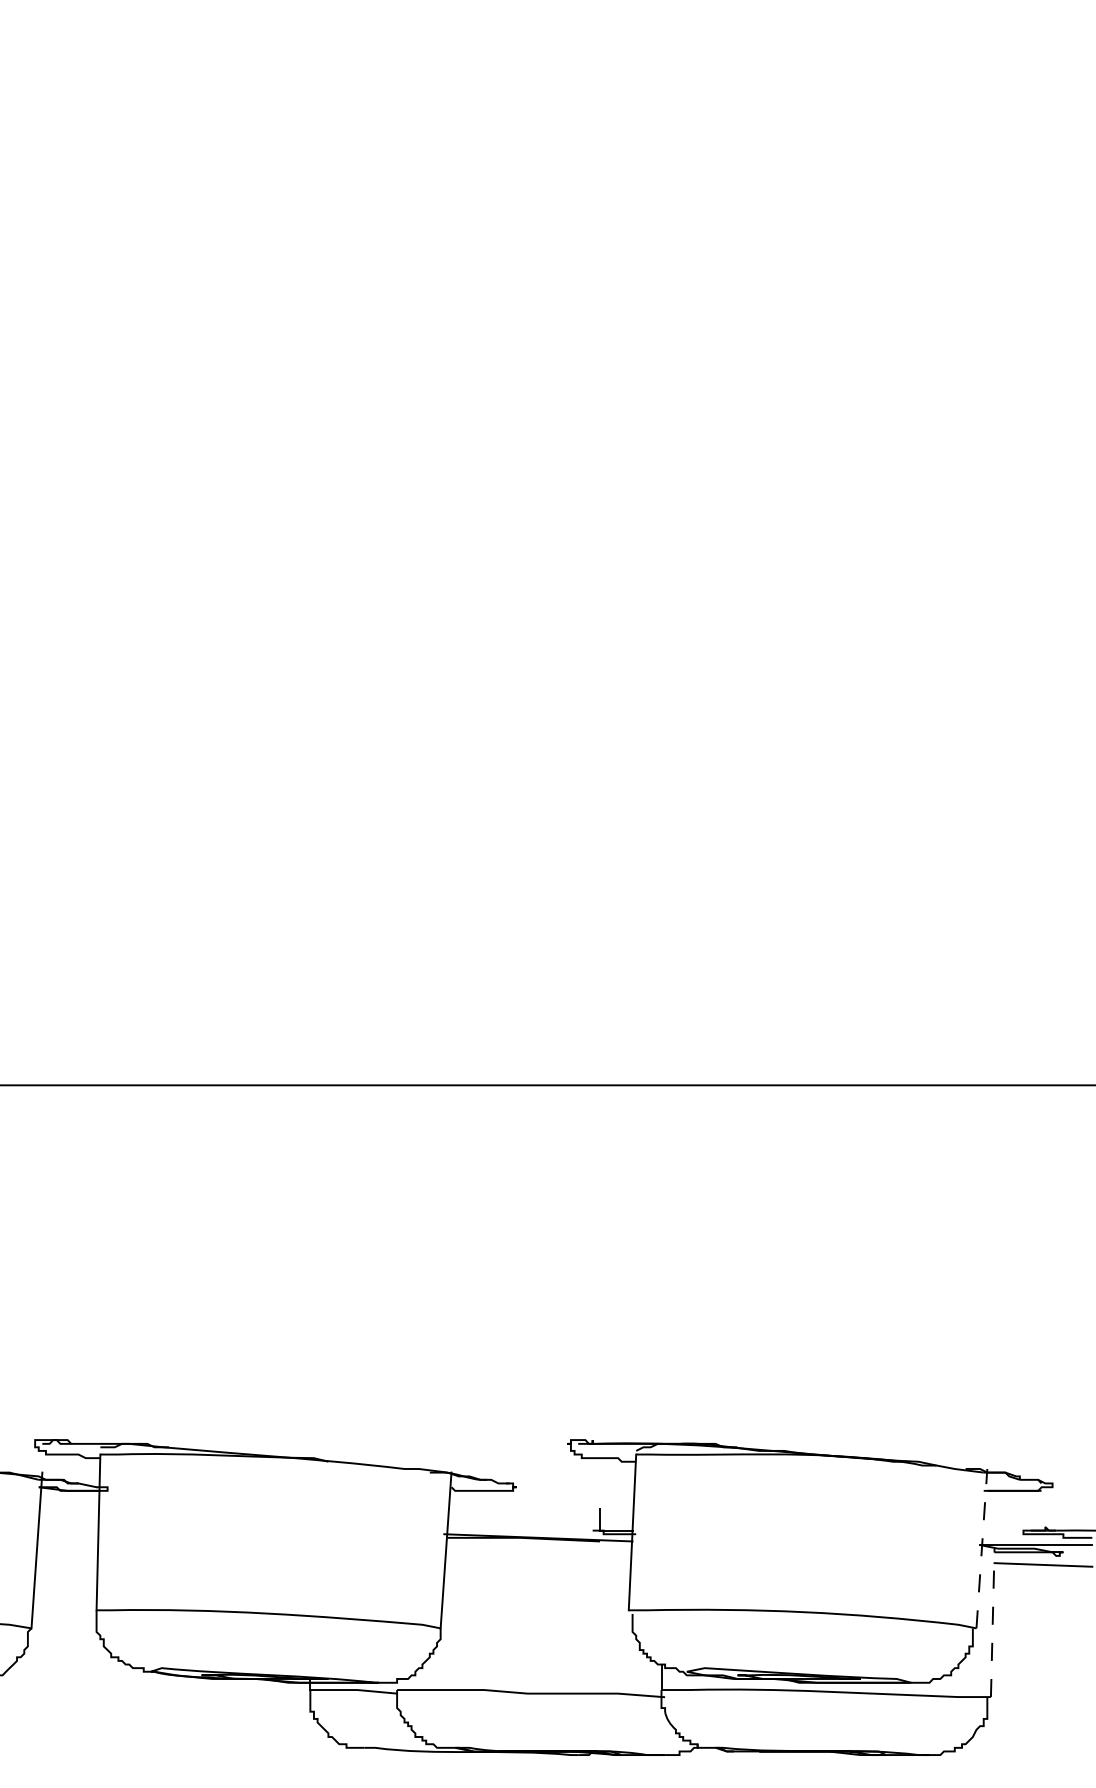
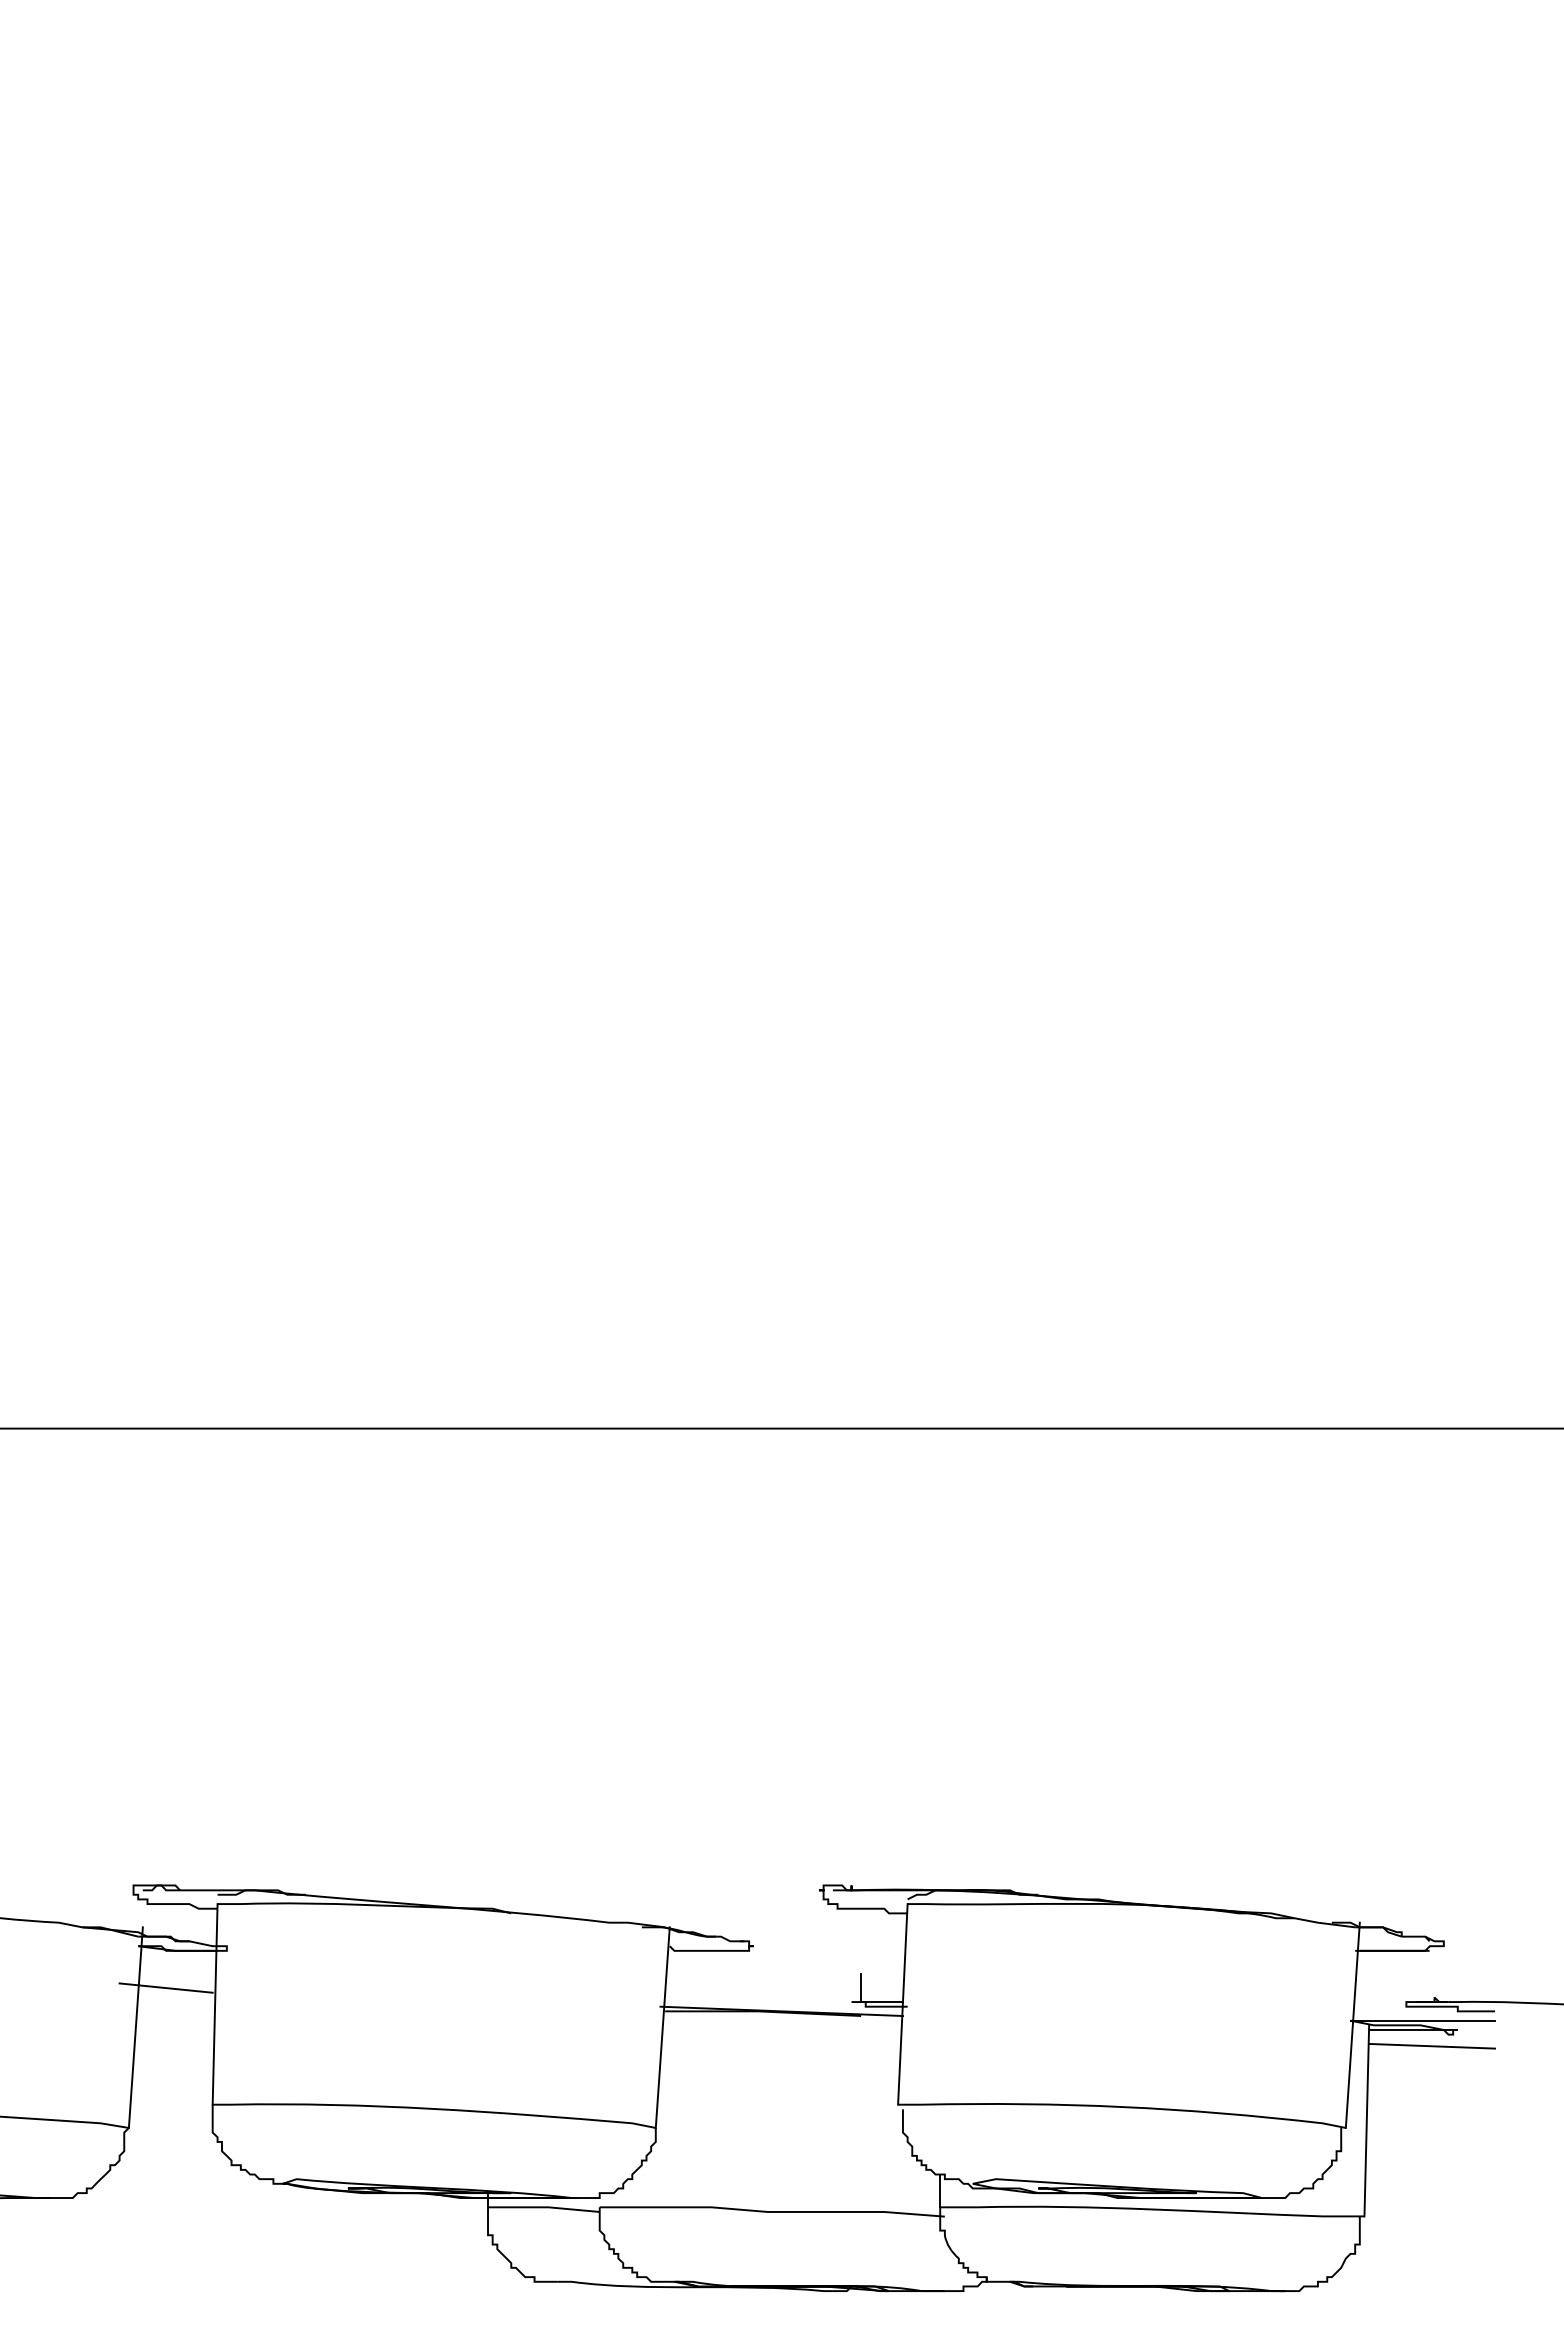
line: (59, 1519) -> (165, 1987), added
line: (981, 1548) -> (1352, 2025), dashed -> solid
line: (992, 1622) -> (1366, 2120), dashed -> solid

